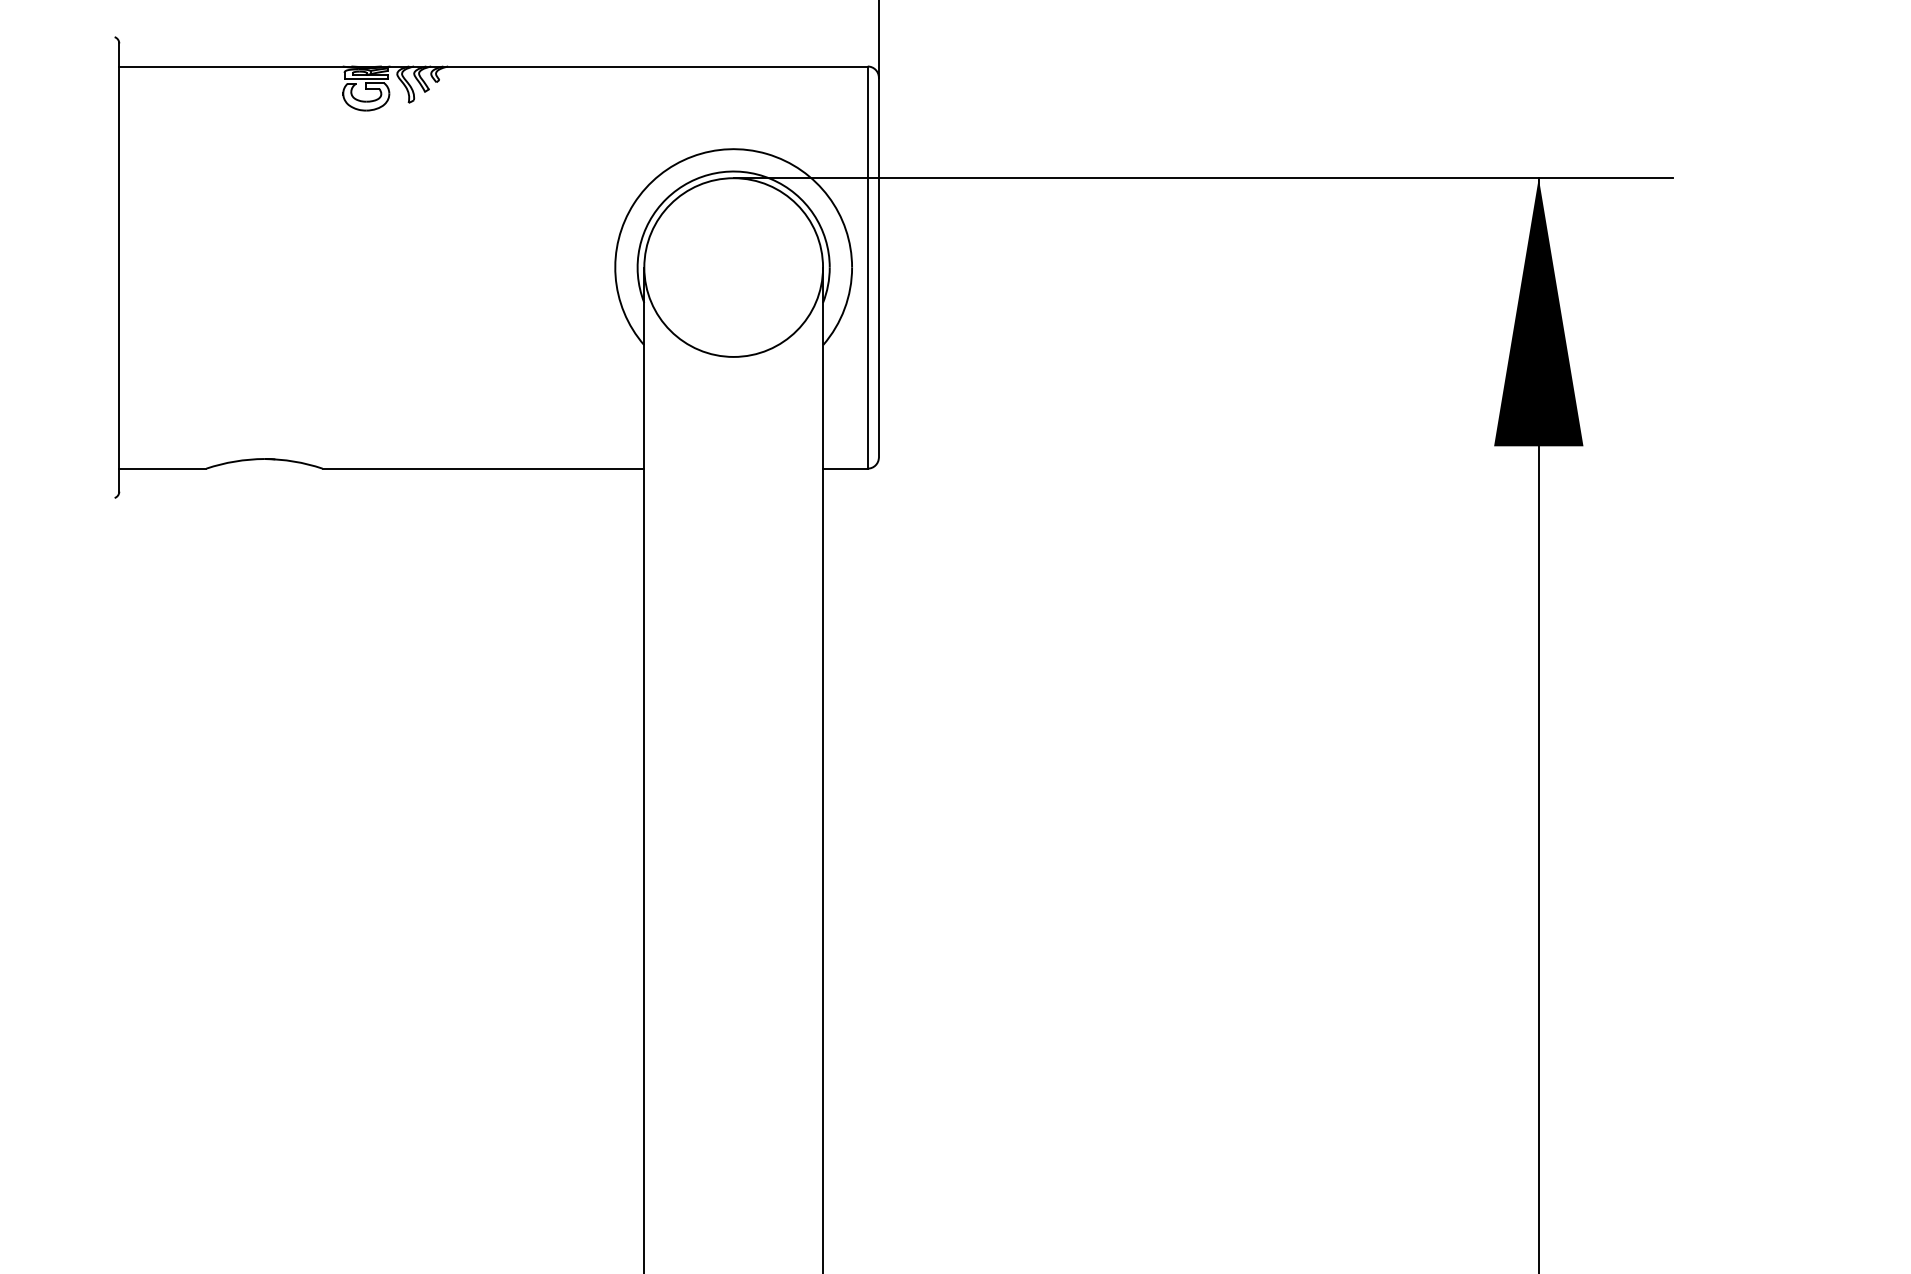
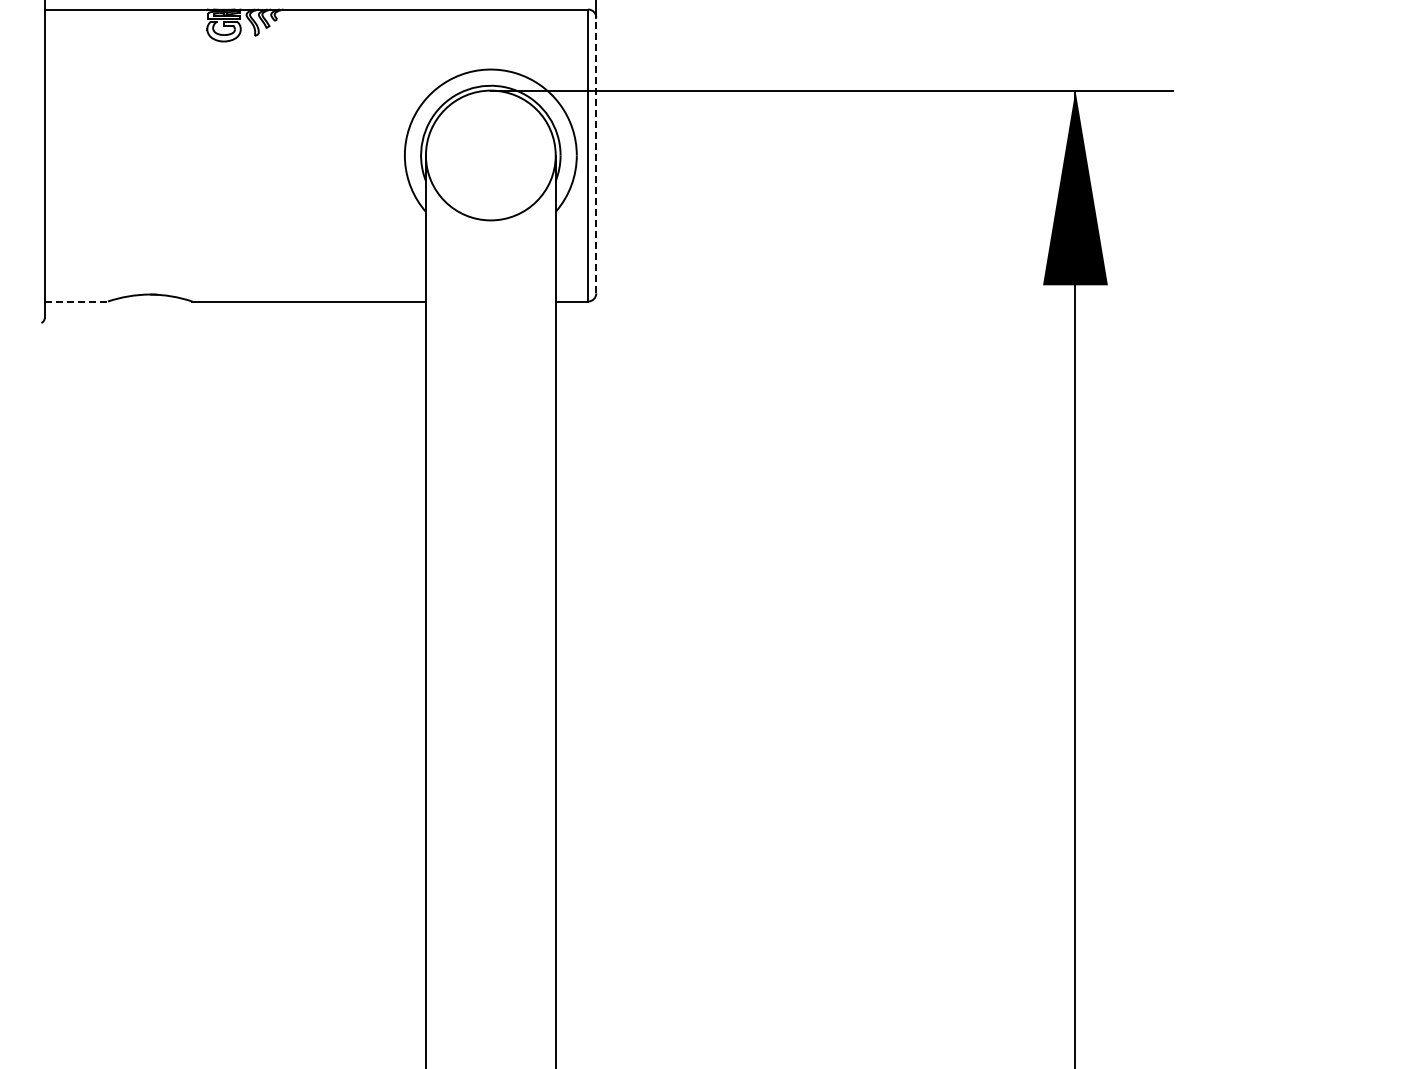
line: (879, 267) -> (596, 155), solid -> dashed
line: (163, 468) -> (76, 301), solid -> dashed

